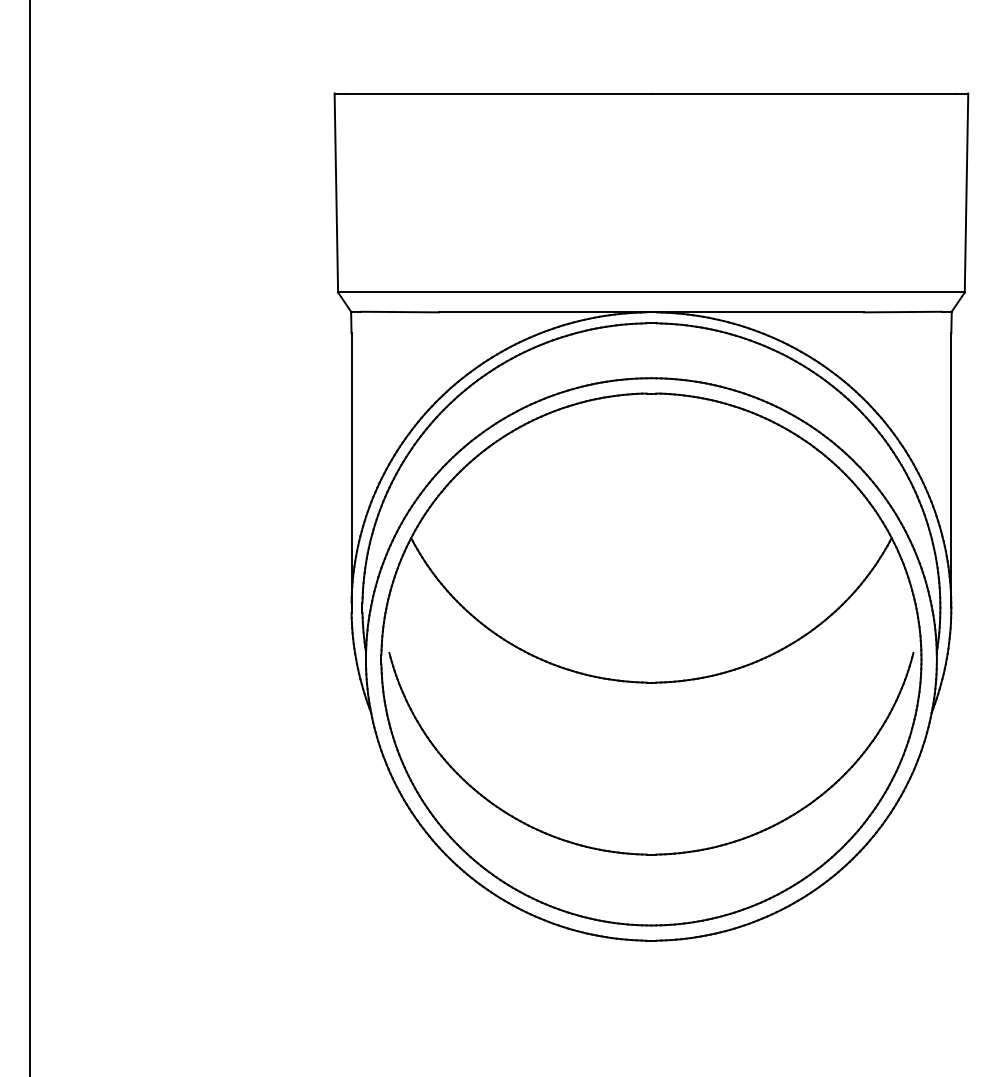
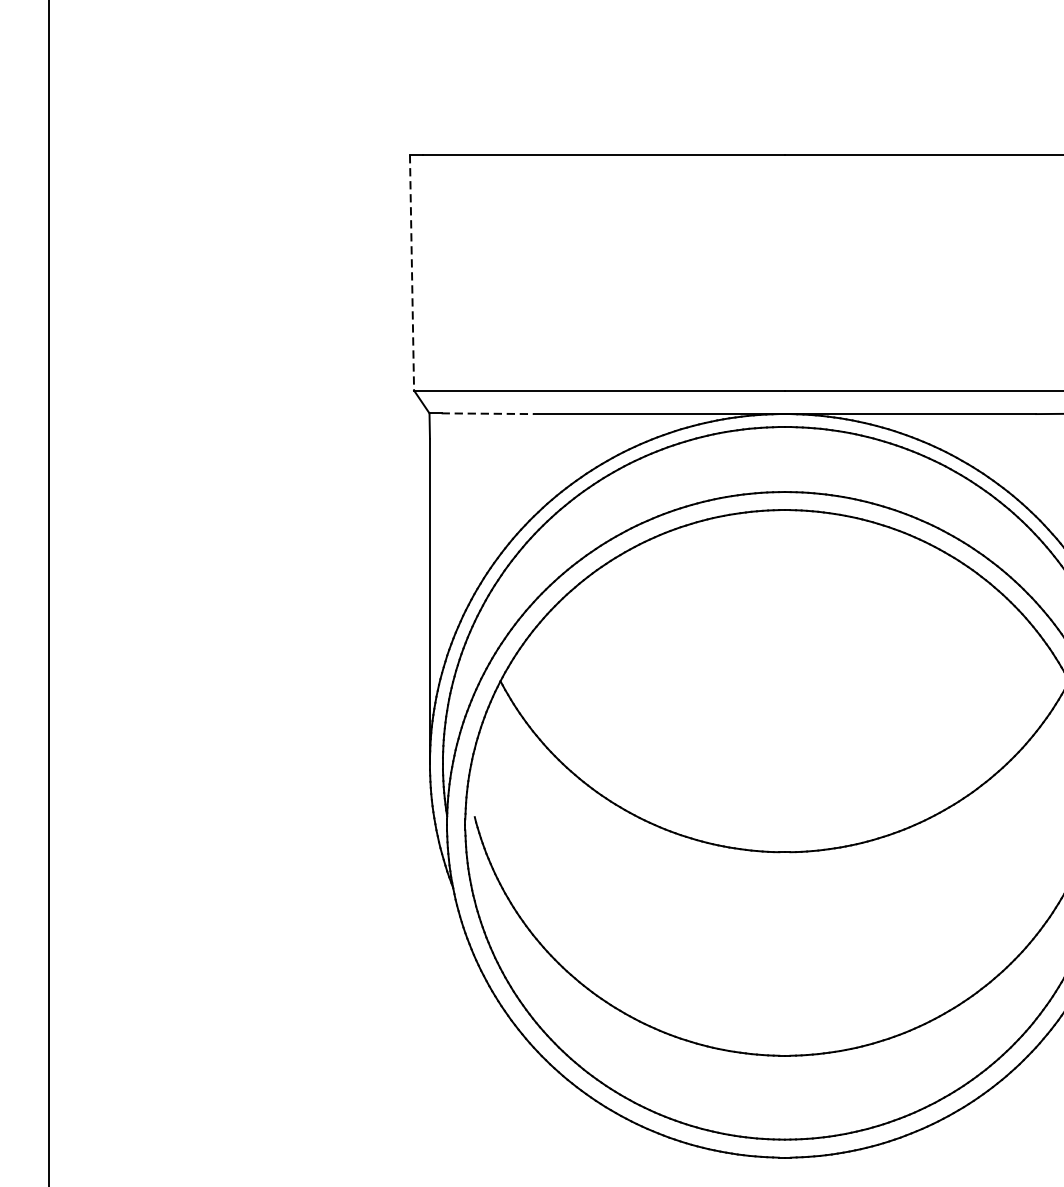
line: (336, 193) -> (412, 273), solid -> dashed
line: (400, 312) -> (487, 414), solid -> dashed

